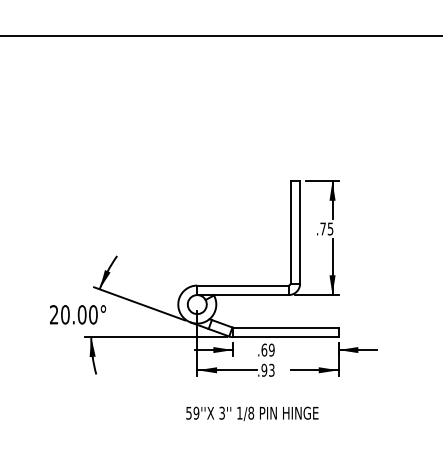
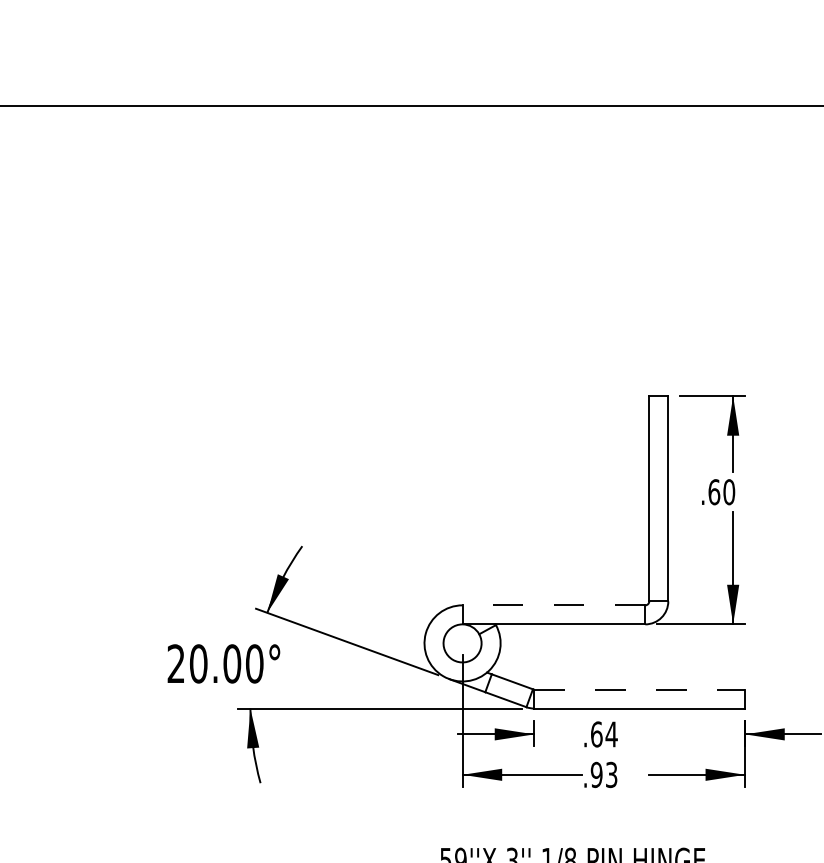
text: (326, 228) -> (721, 491), .75 -> .60
line: (242, 285) -> (552, 605), solid -> dashed
line: (285, 327) -> (639, 689), solid -> dashed
text: (271, 349) -> (611, 733), .69 -> .64

